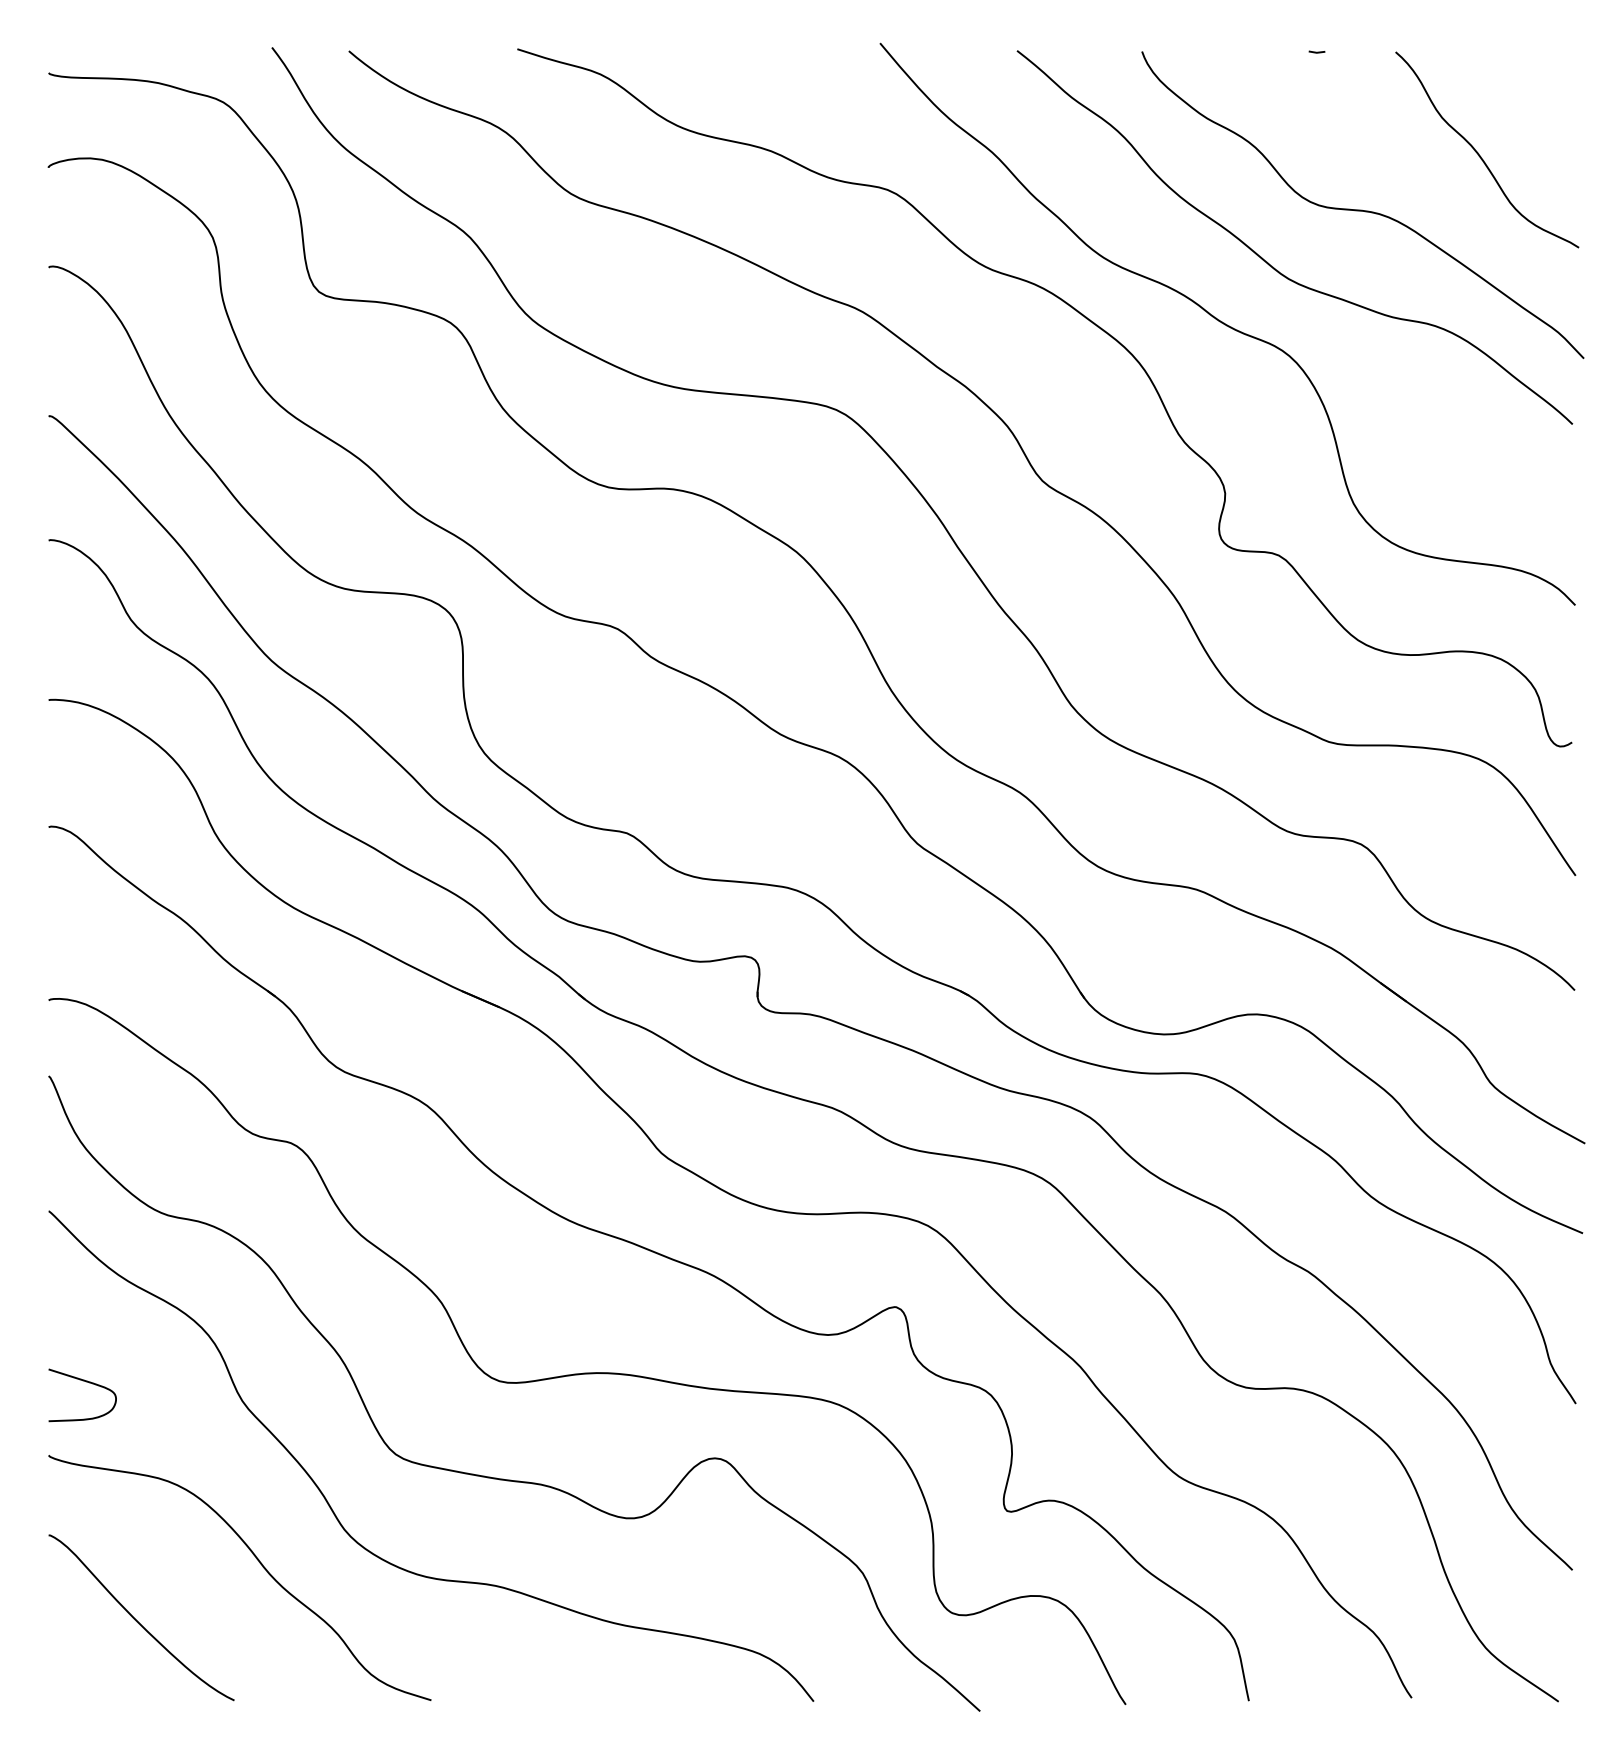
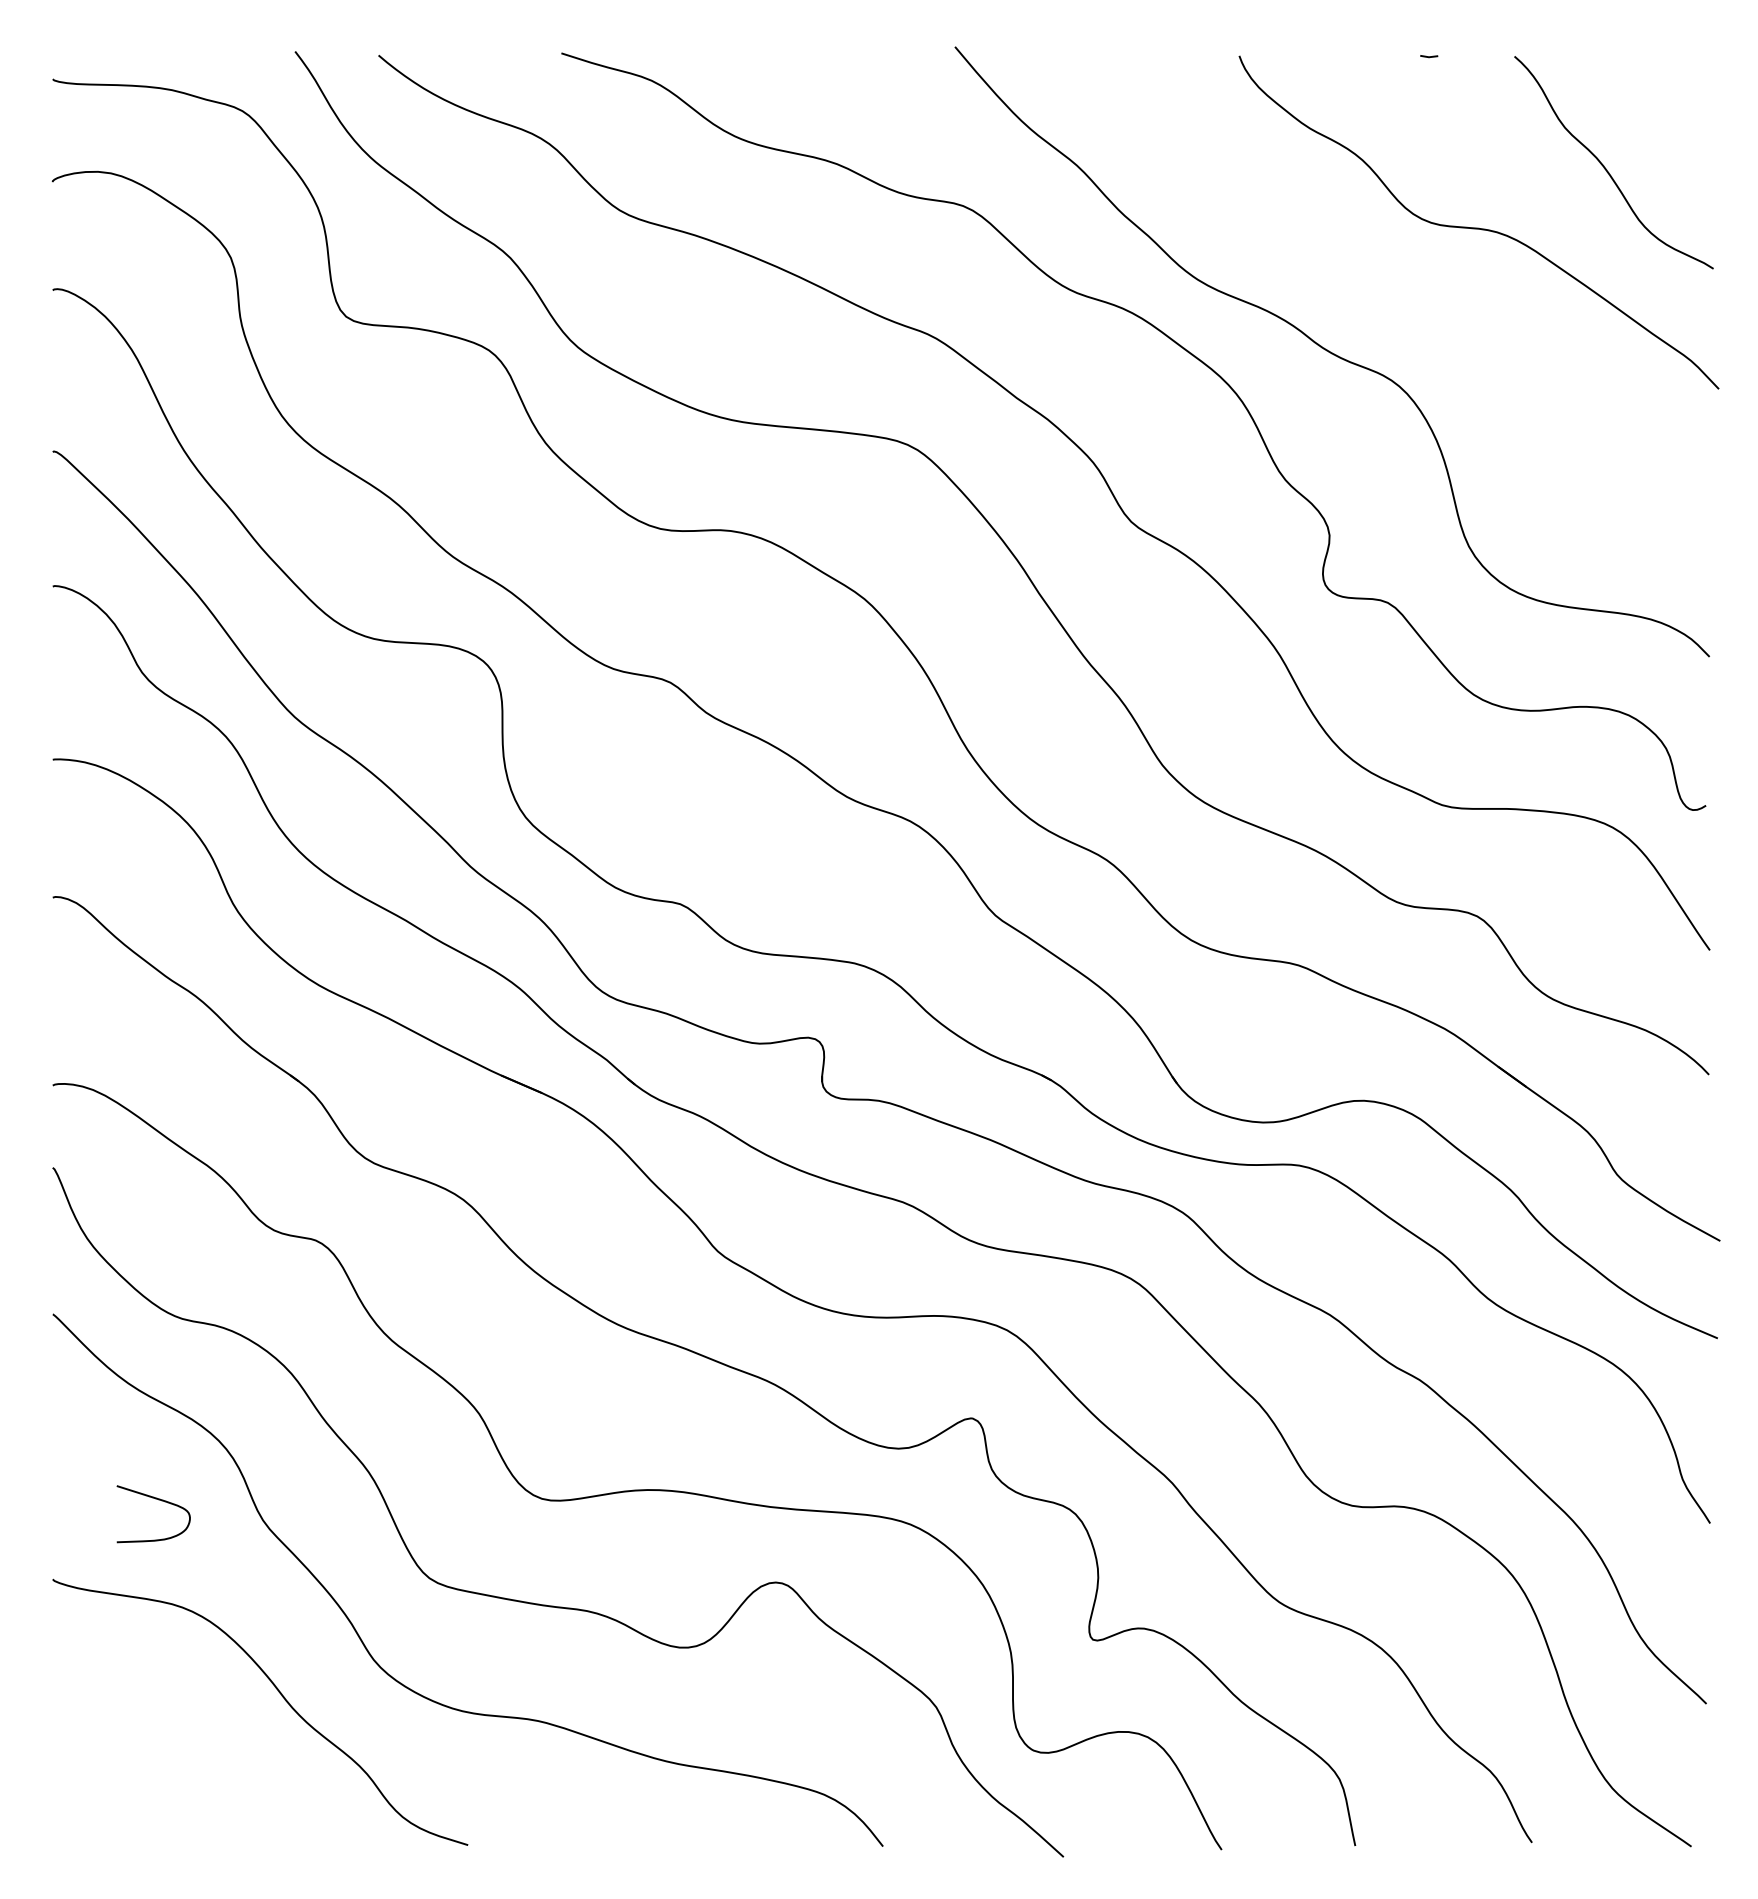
curve: (1273, 266) -> (1381, 289), removed
curve: (86, 1382) -> (157, 1500), moved
curve: (137, 1620) -> (149, 1758), removed

